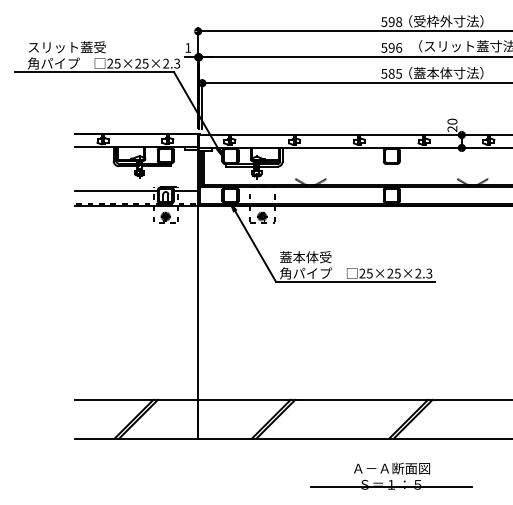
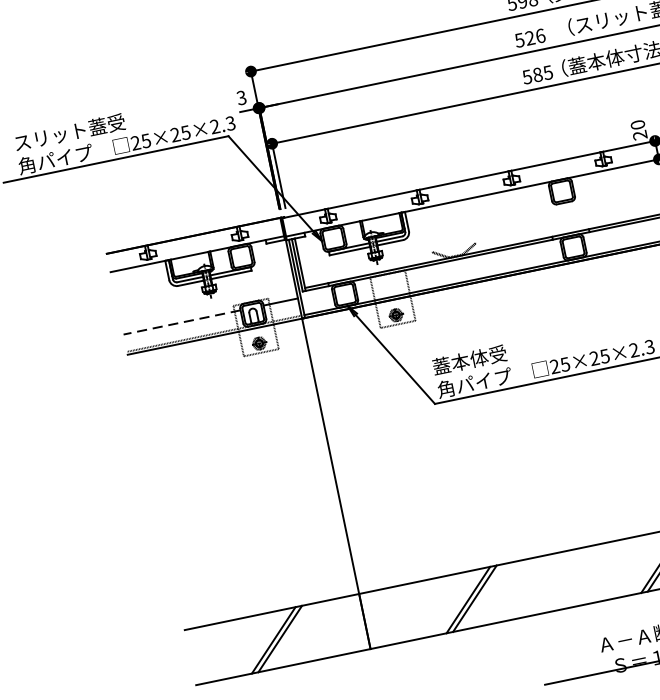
text: (188, 47) -> (241, 97), 1 -> 3
text: (391, 47) -> (529, 37), 596 -> 526
line: (115, 191) -> (180, 322), solid -> dashed

